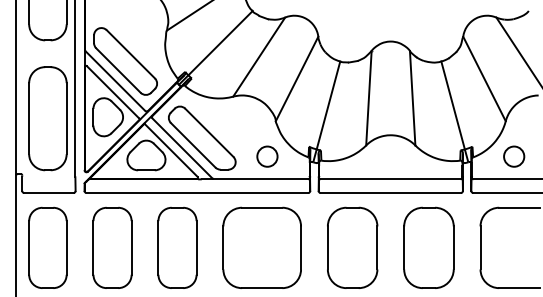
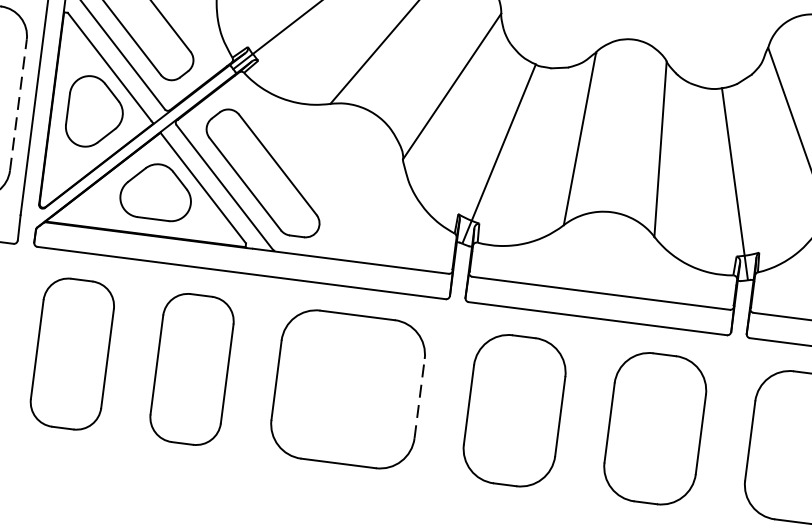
line: (66, 118) -> (18, 104), solid -> dashed
circle: (267, 156) -> (379, 222), removed
line: (301, 247) -> (420, 397), solid -> dashed

